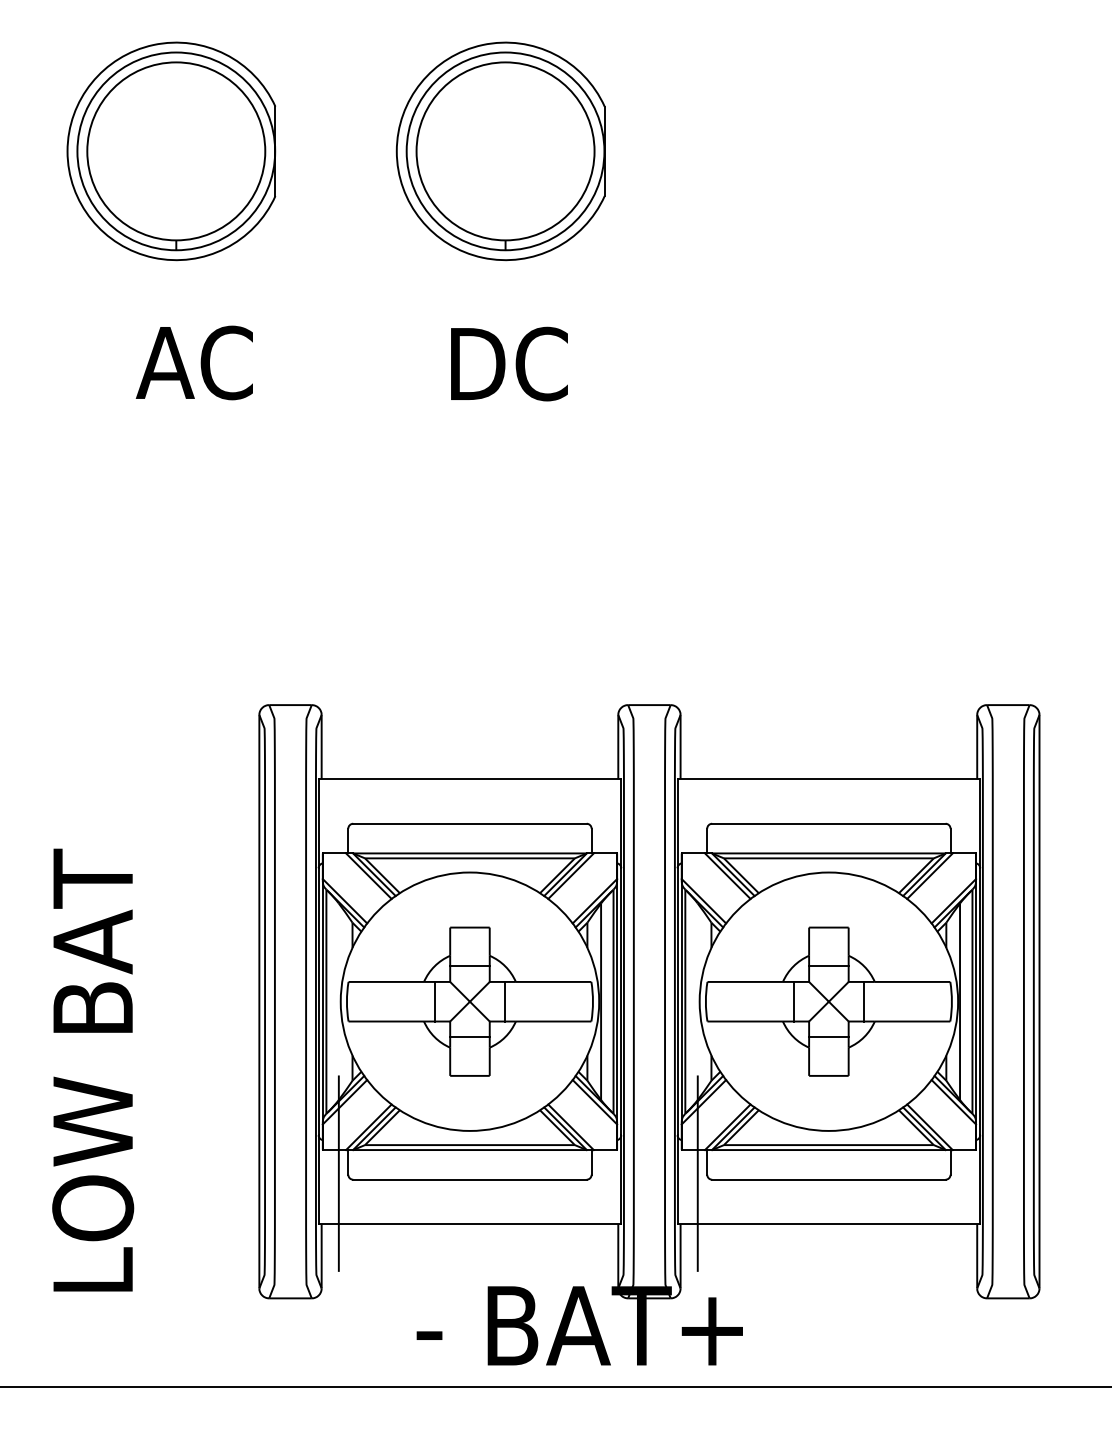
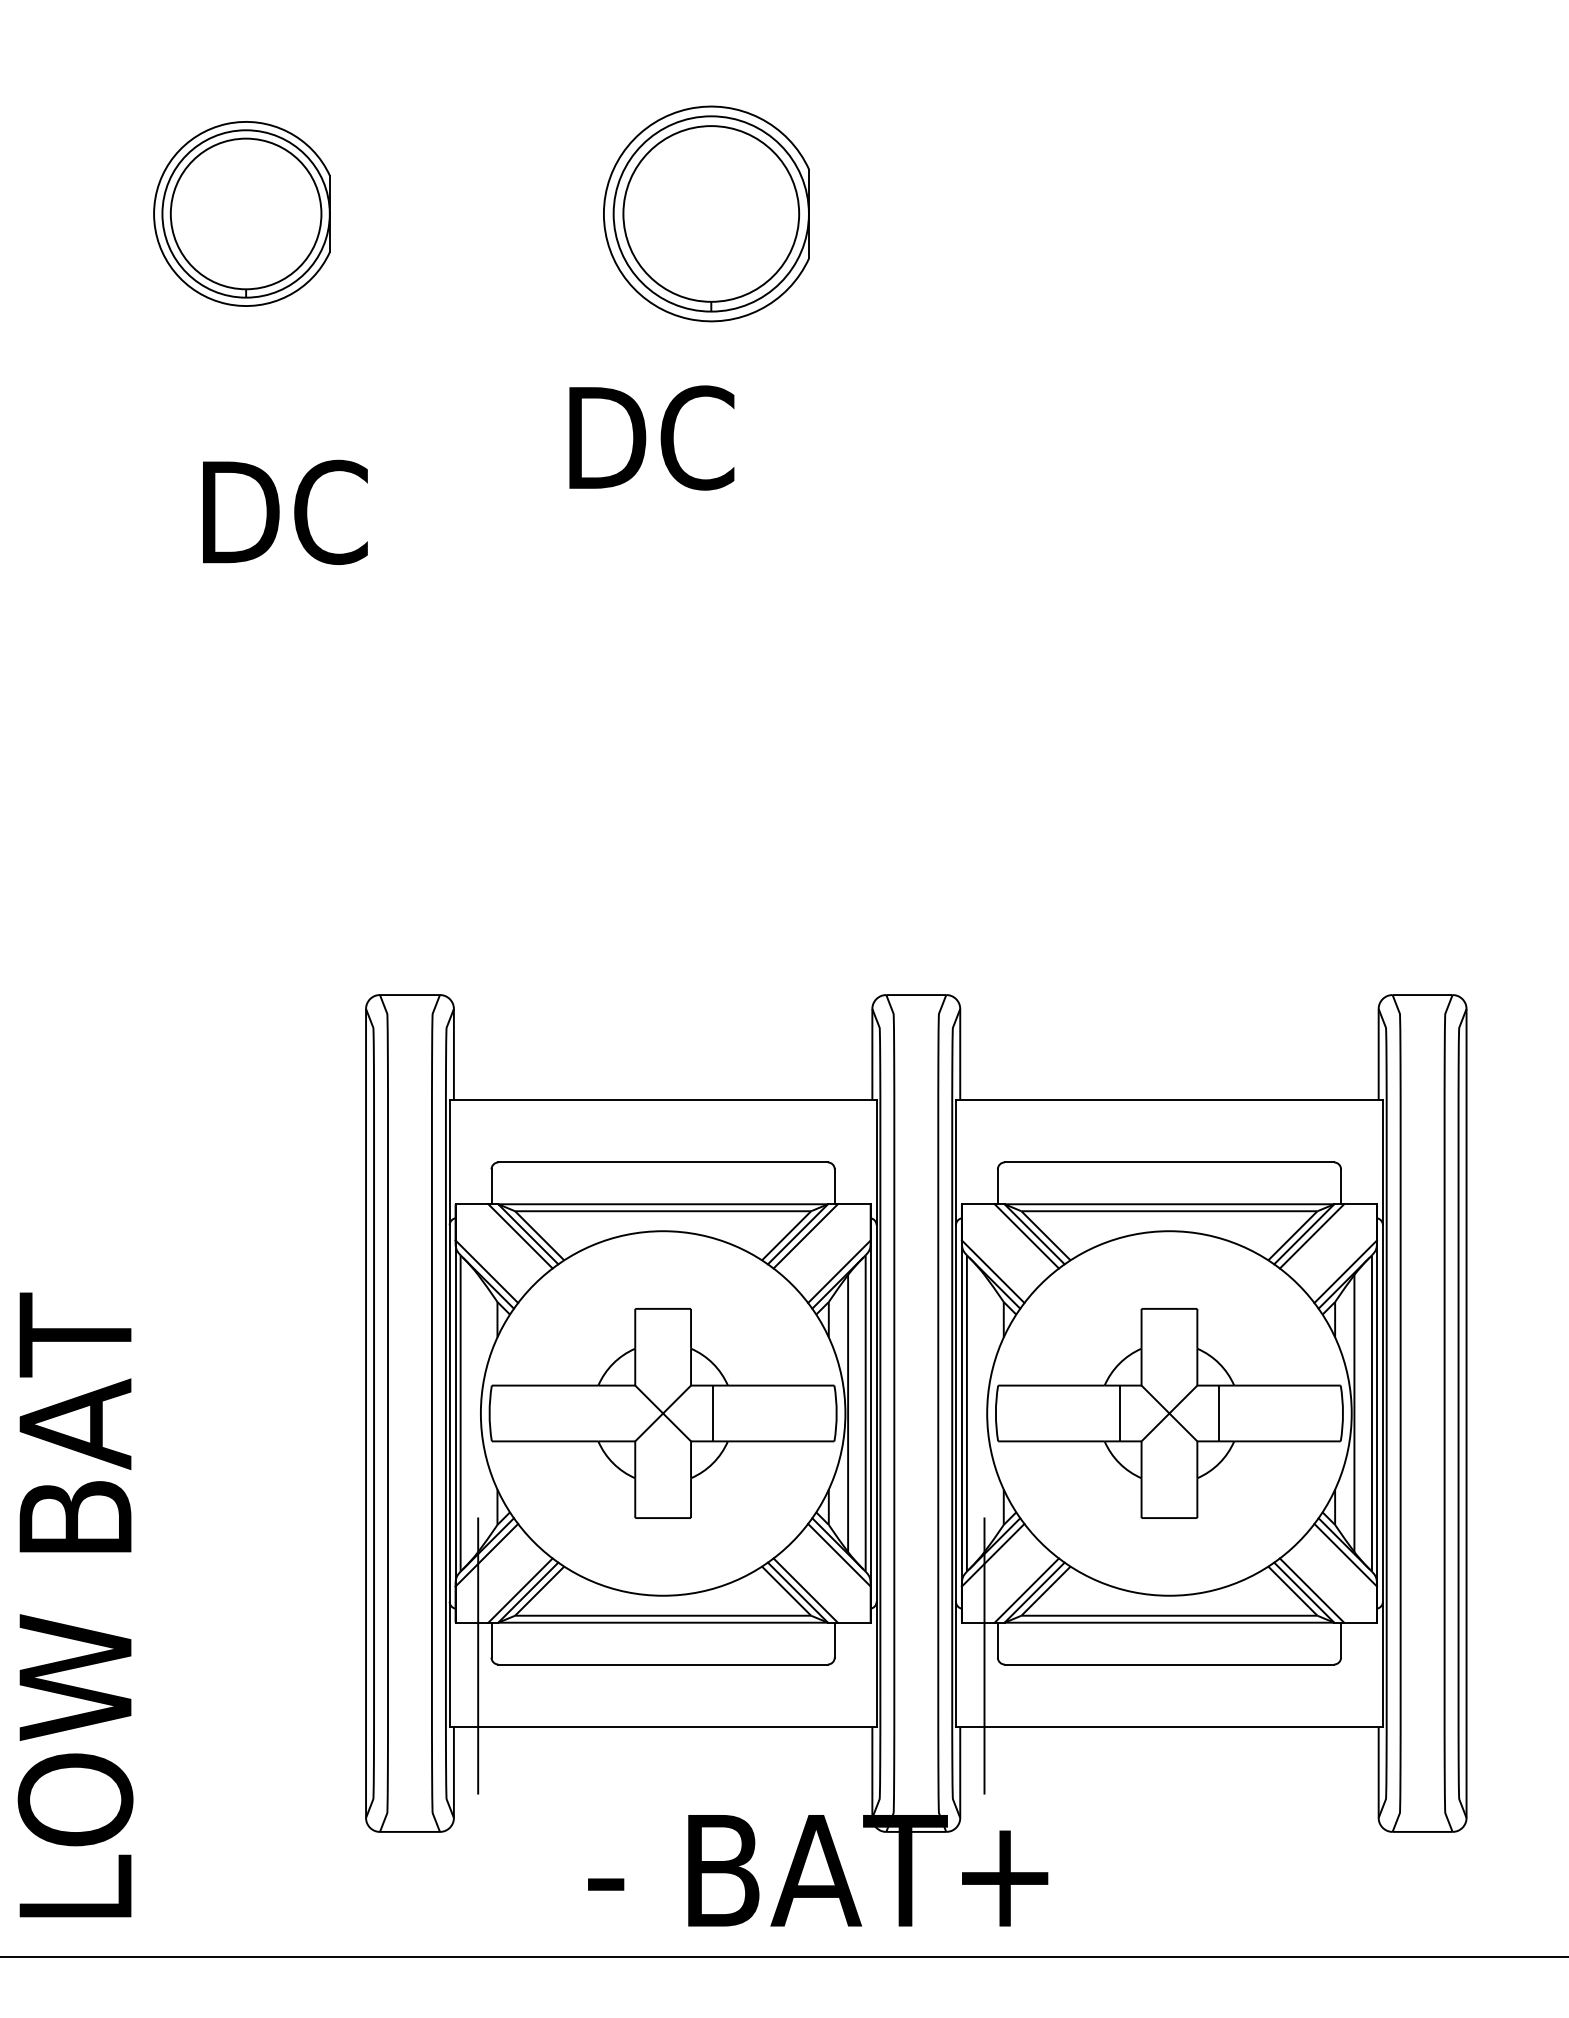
part: (171, 151) -> (241, 213), size x0.6
part: (500, 151) -> (706, 213), size x0.7
text: (198, 363) -> (279, 512), AC -> DC
text: (509, 363) -> (651, 437), moved
line: (470, 966) -> (663, 1363), removed
line: (828, 966) -> (1169, 1363), removed
line: (434, 1001) -> (613, 1413), removed
line: (470, 1037) -> (663, 1463), removed
line: (828, 1037) -> (1169, 1463), removed
text: (93, 1069) -> (75, 1604), moved

